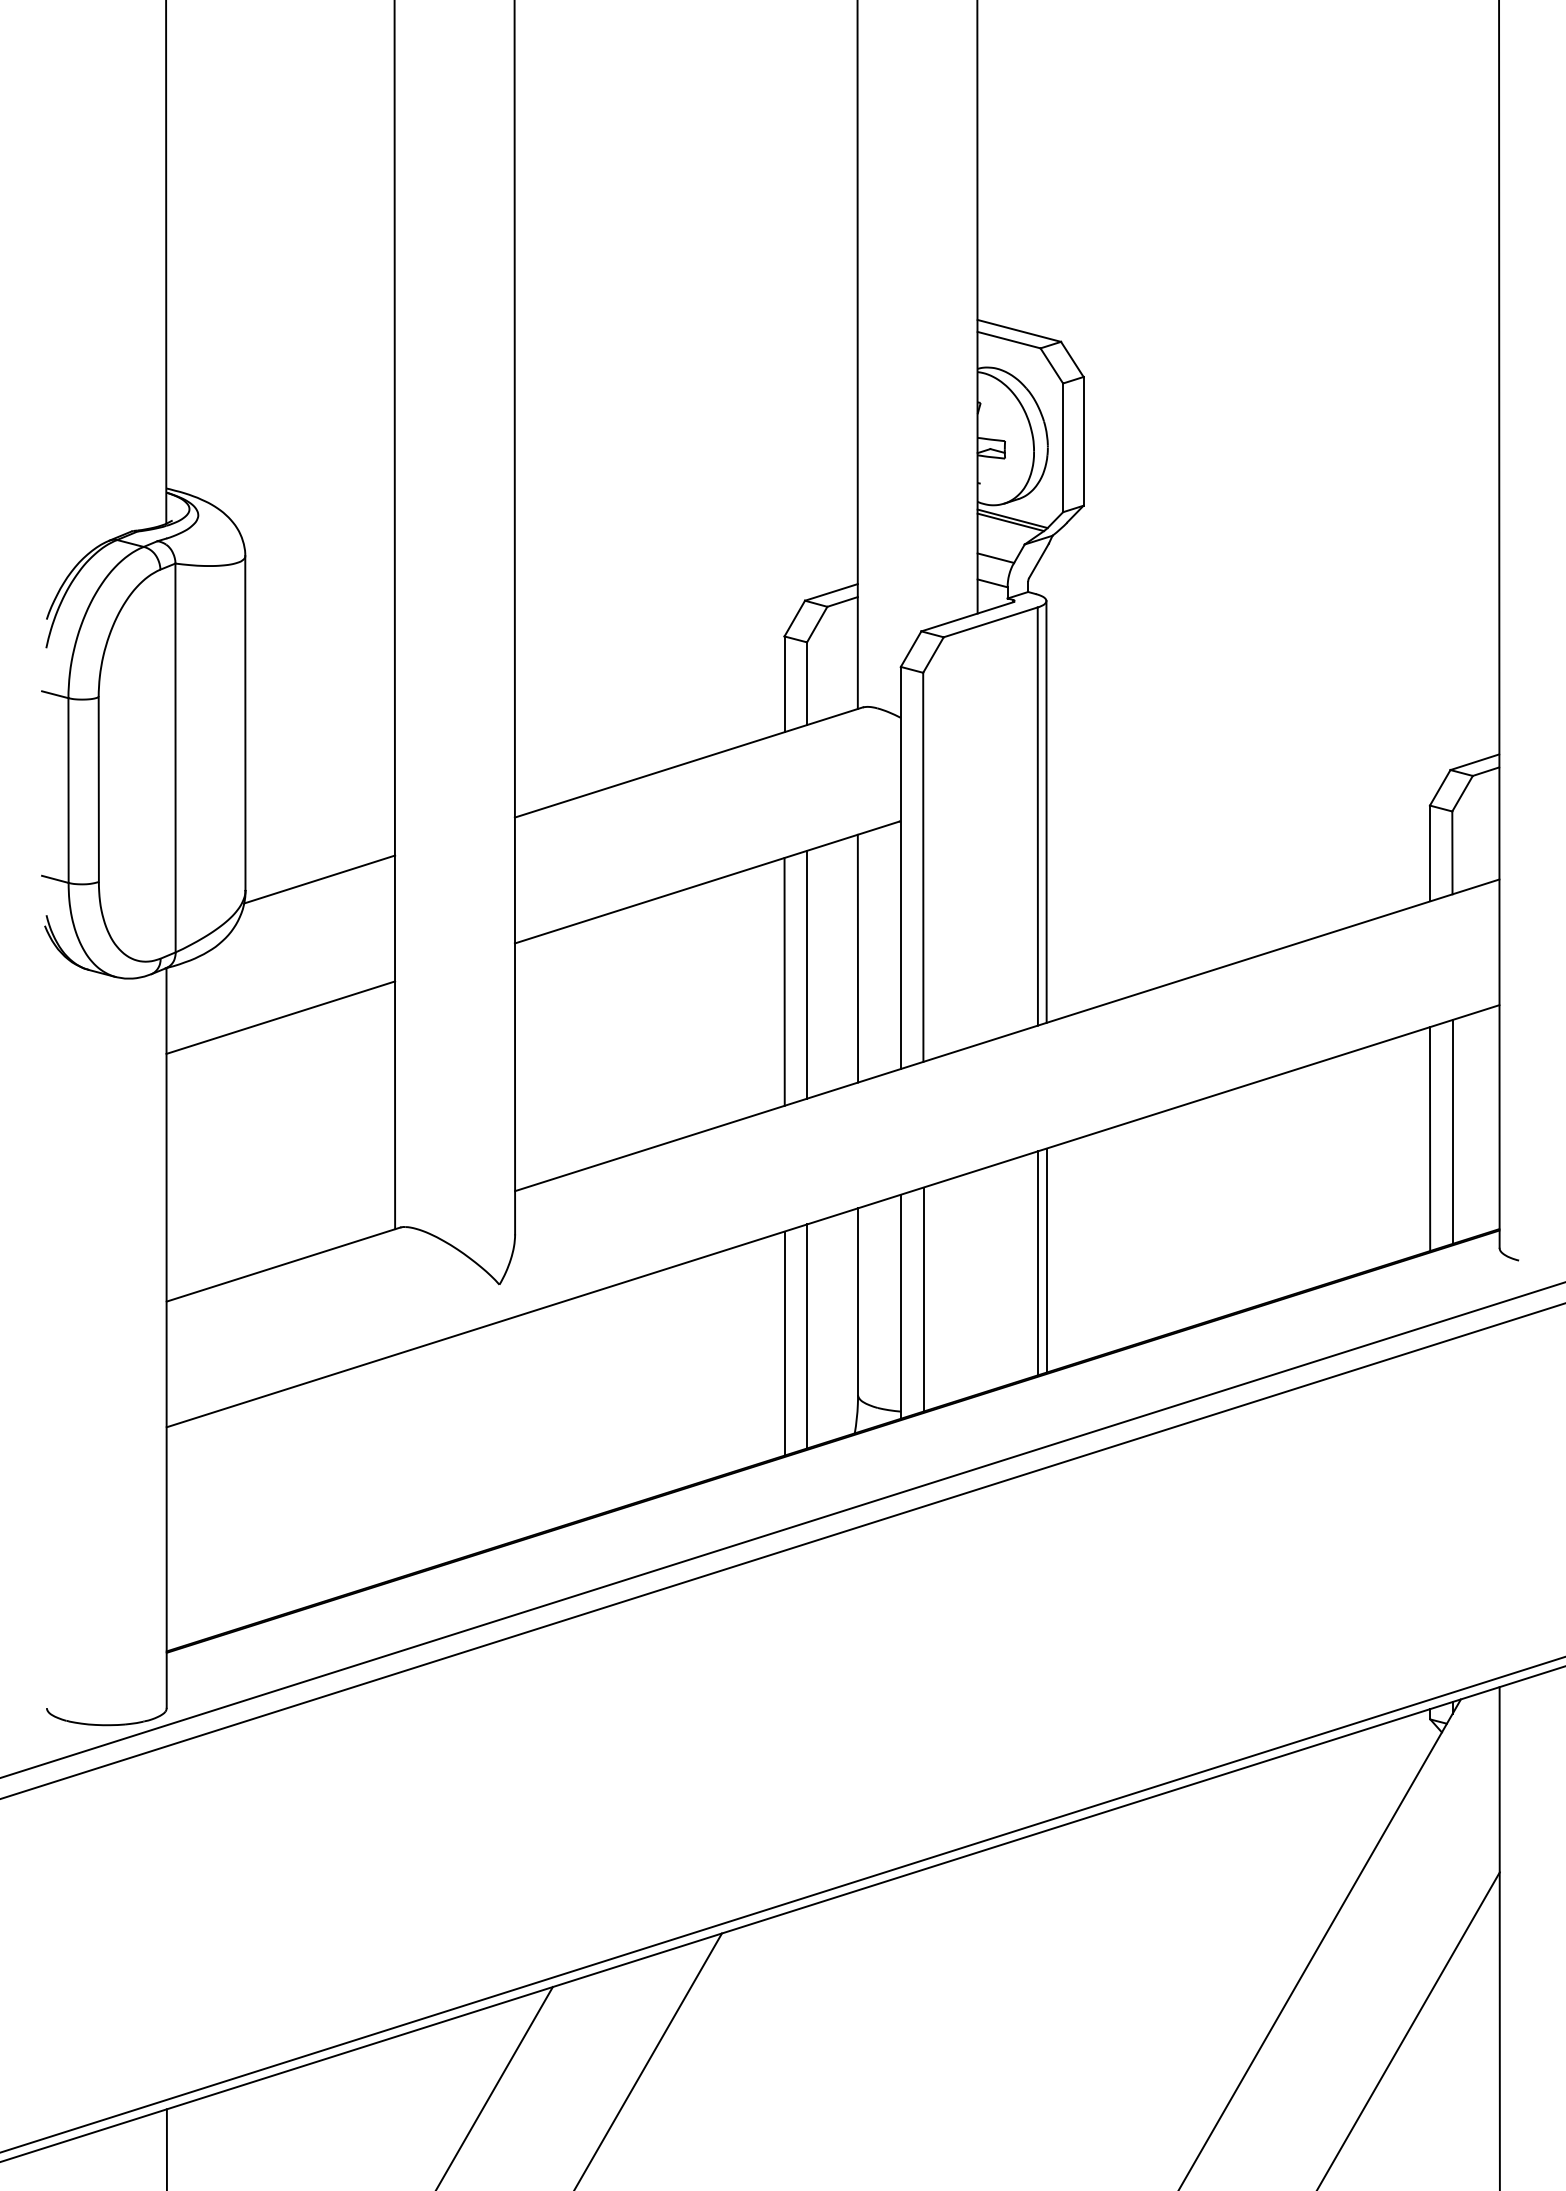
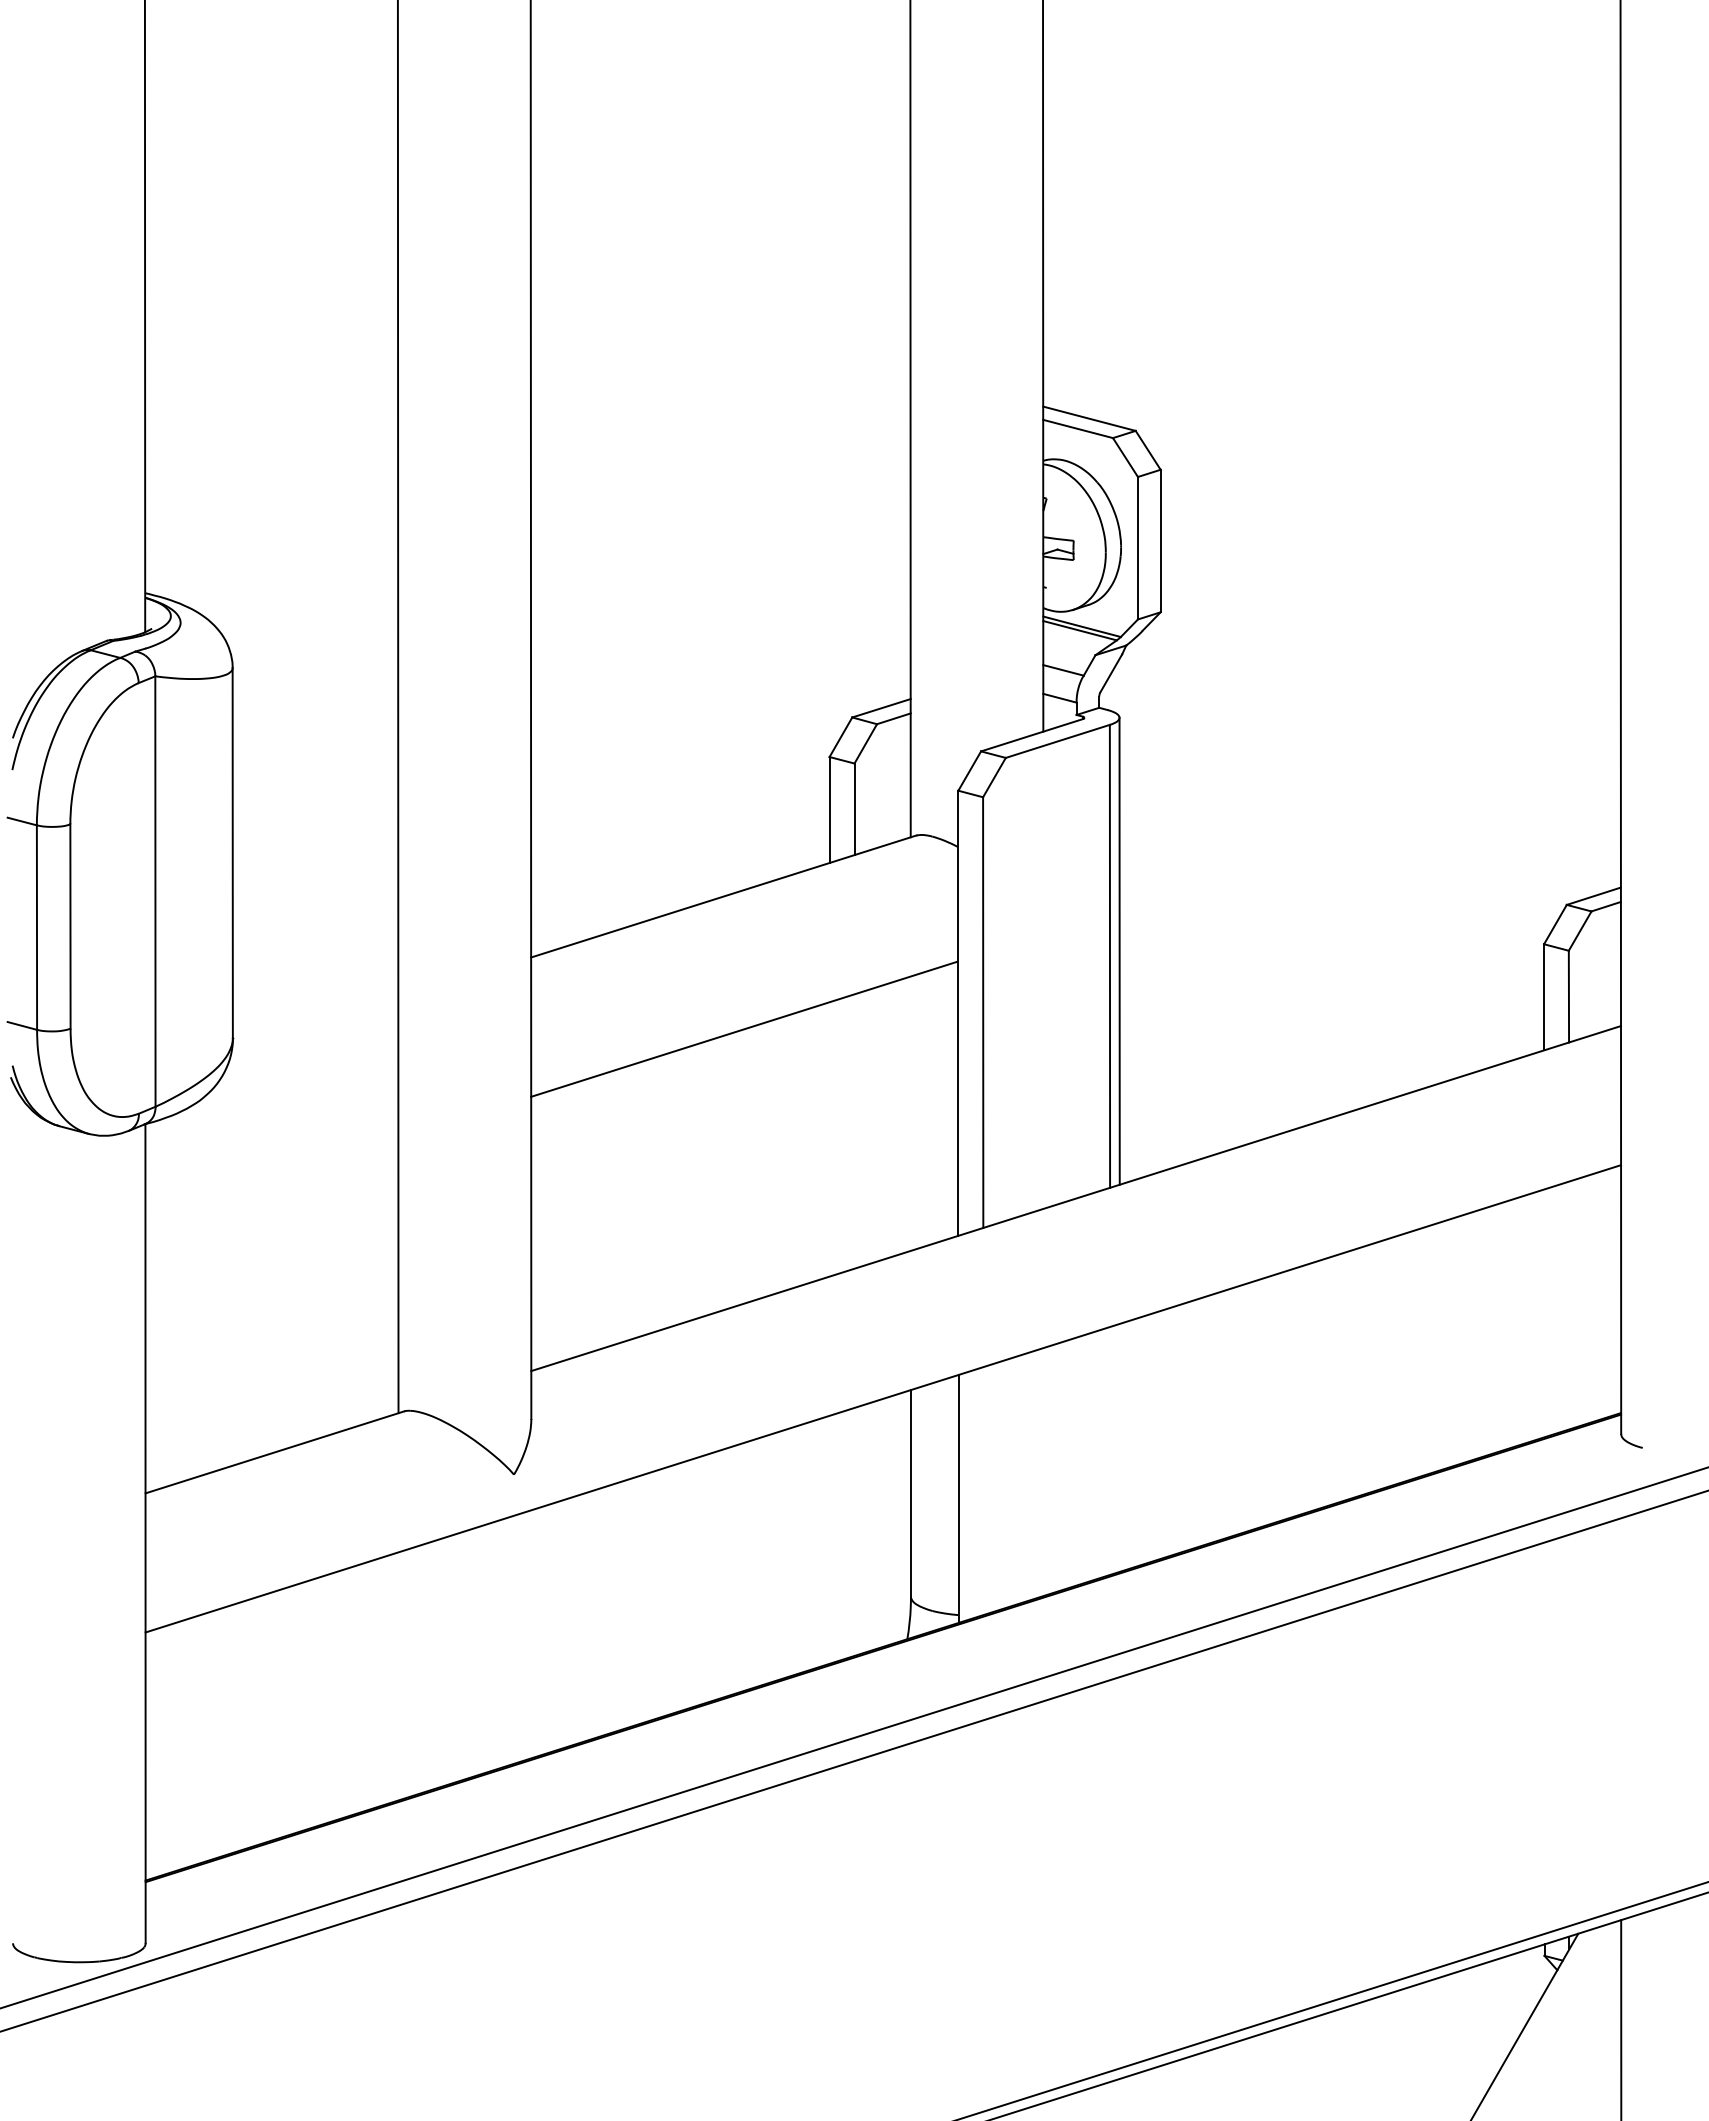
line: (319, 879) -> (314, 1026), removed
line: (857, 958) -> (910, 1113), removed
line: (807, 974) -> (855, 1131), removed
line: (784, 981) -> (829, 1138), removed
line: (280, 1017) -> (271, 1178), removed
line: (1452, 1132) -> (1569, 1306), removed
line: (1429, 1139) -> (1543, 1313), removed
line: (1046, 1260) -> (1119, 1447), removed
line: (1038, 1263) -> (1110, 1451), removed
line: (923, 1299) -> (983, 1491), removed
line: (807, 1336) -> (855, 1531), removed
line: (784, 1343) -> (829, 1539), removed

